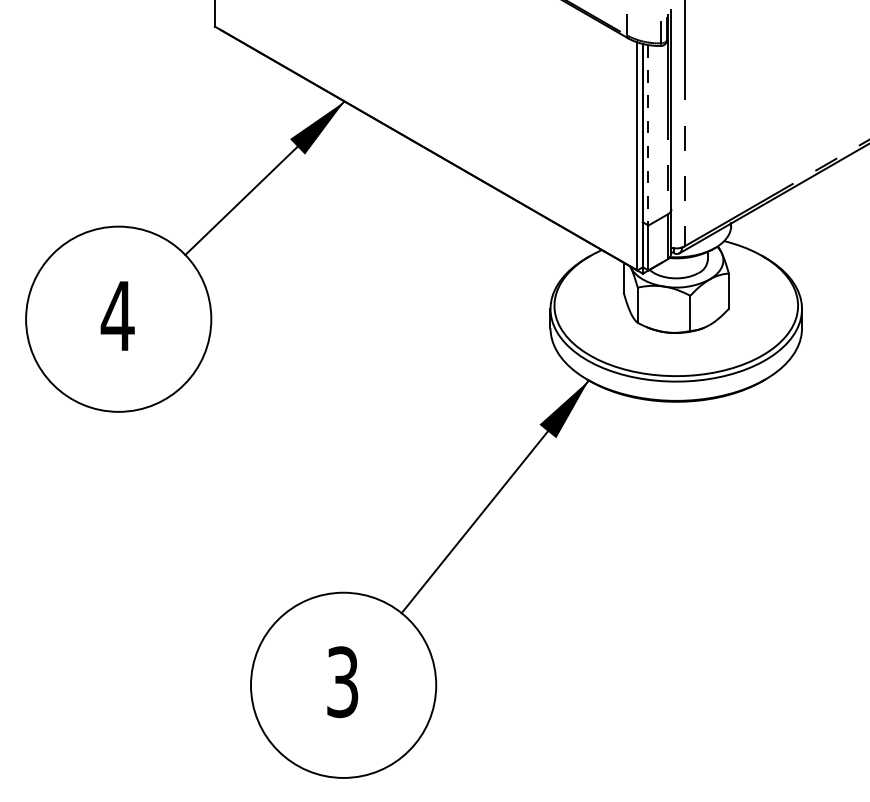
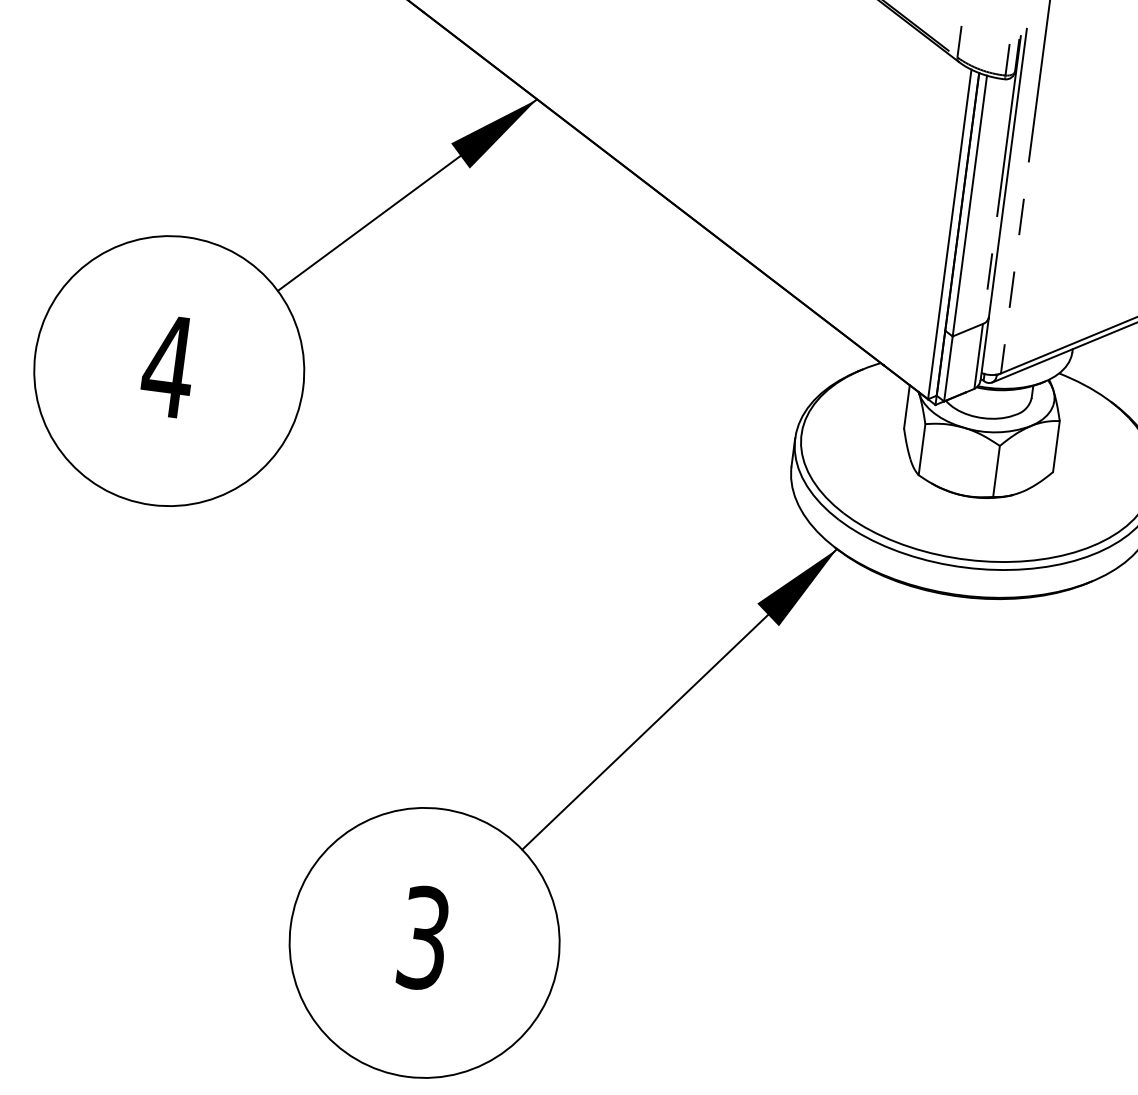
line: (648, 135) -> (969, 206), dashed -> solid

